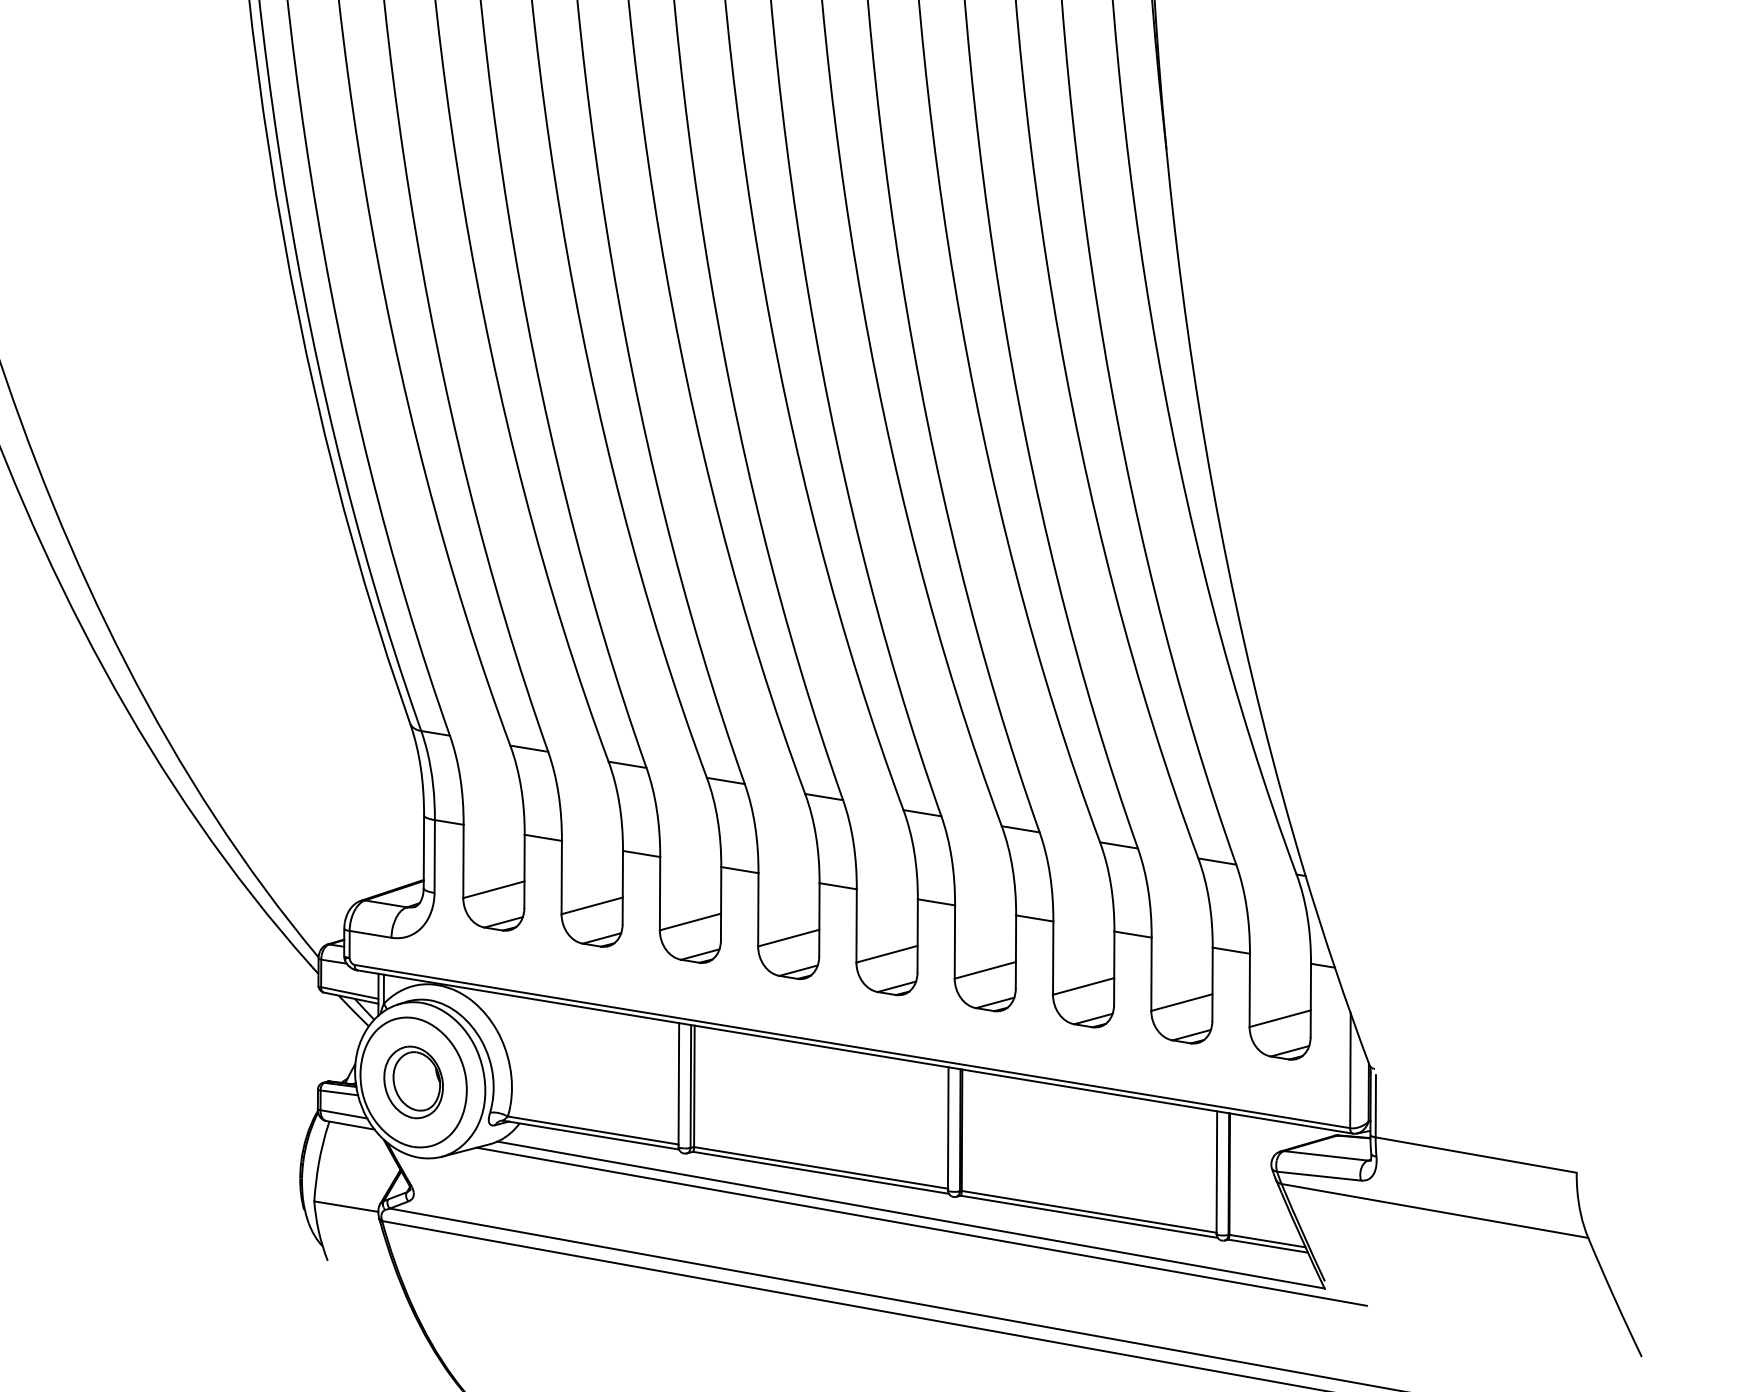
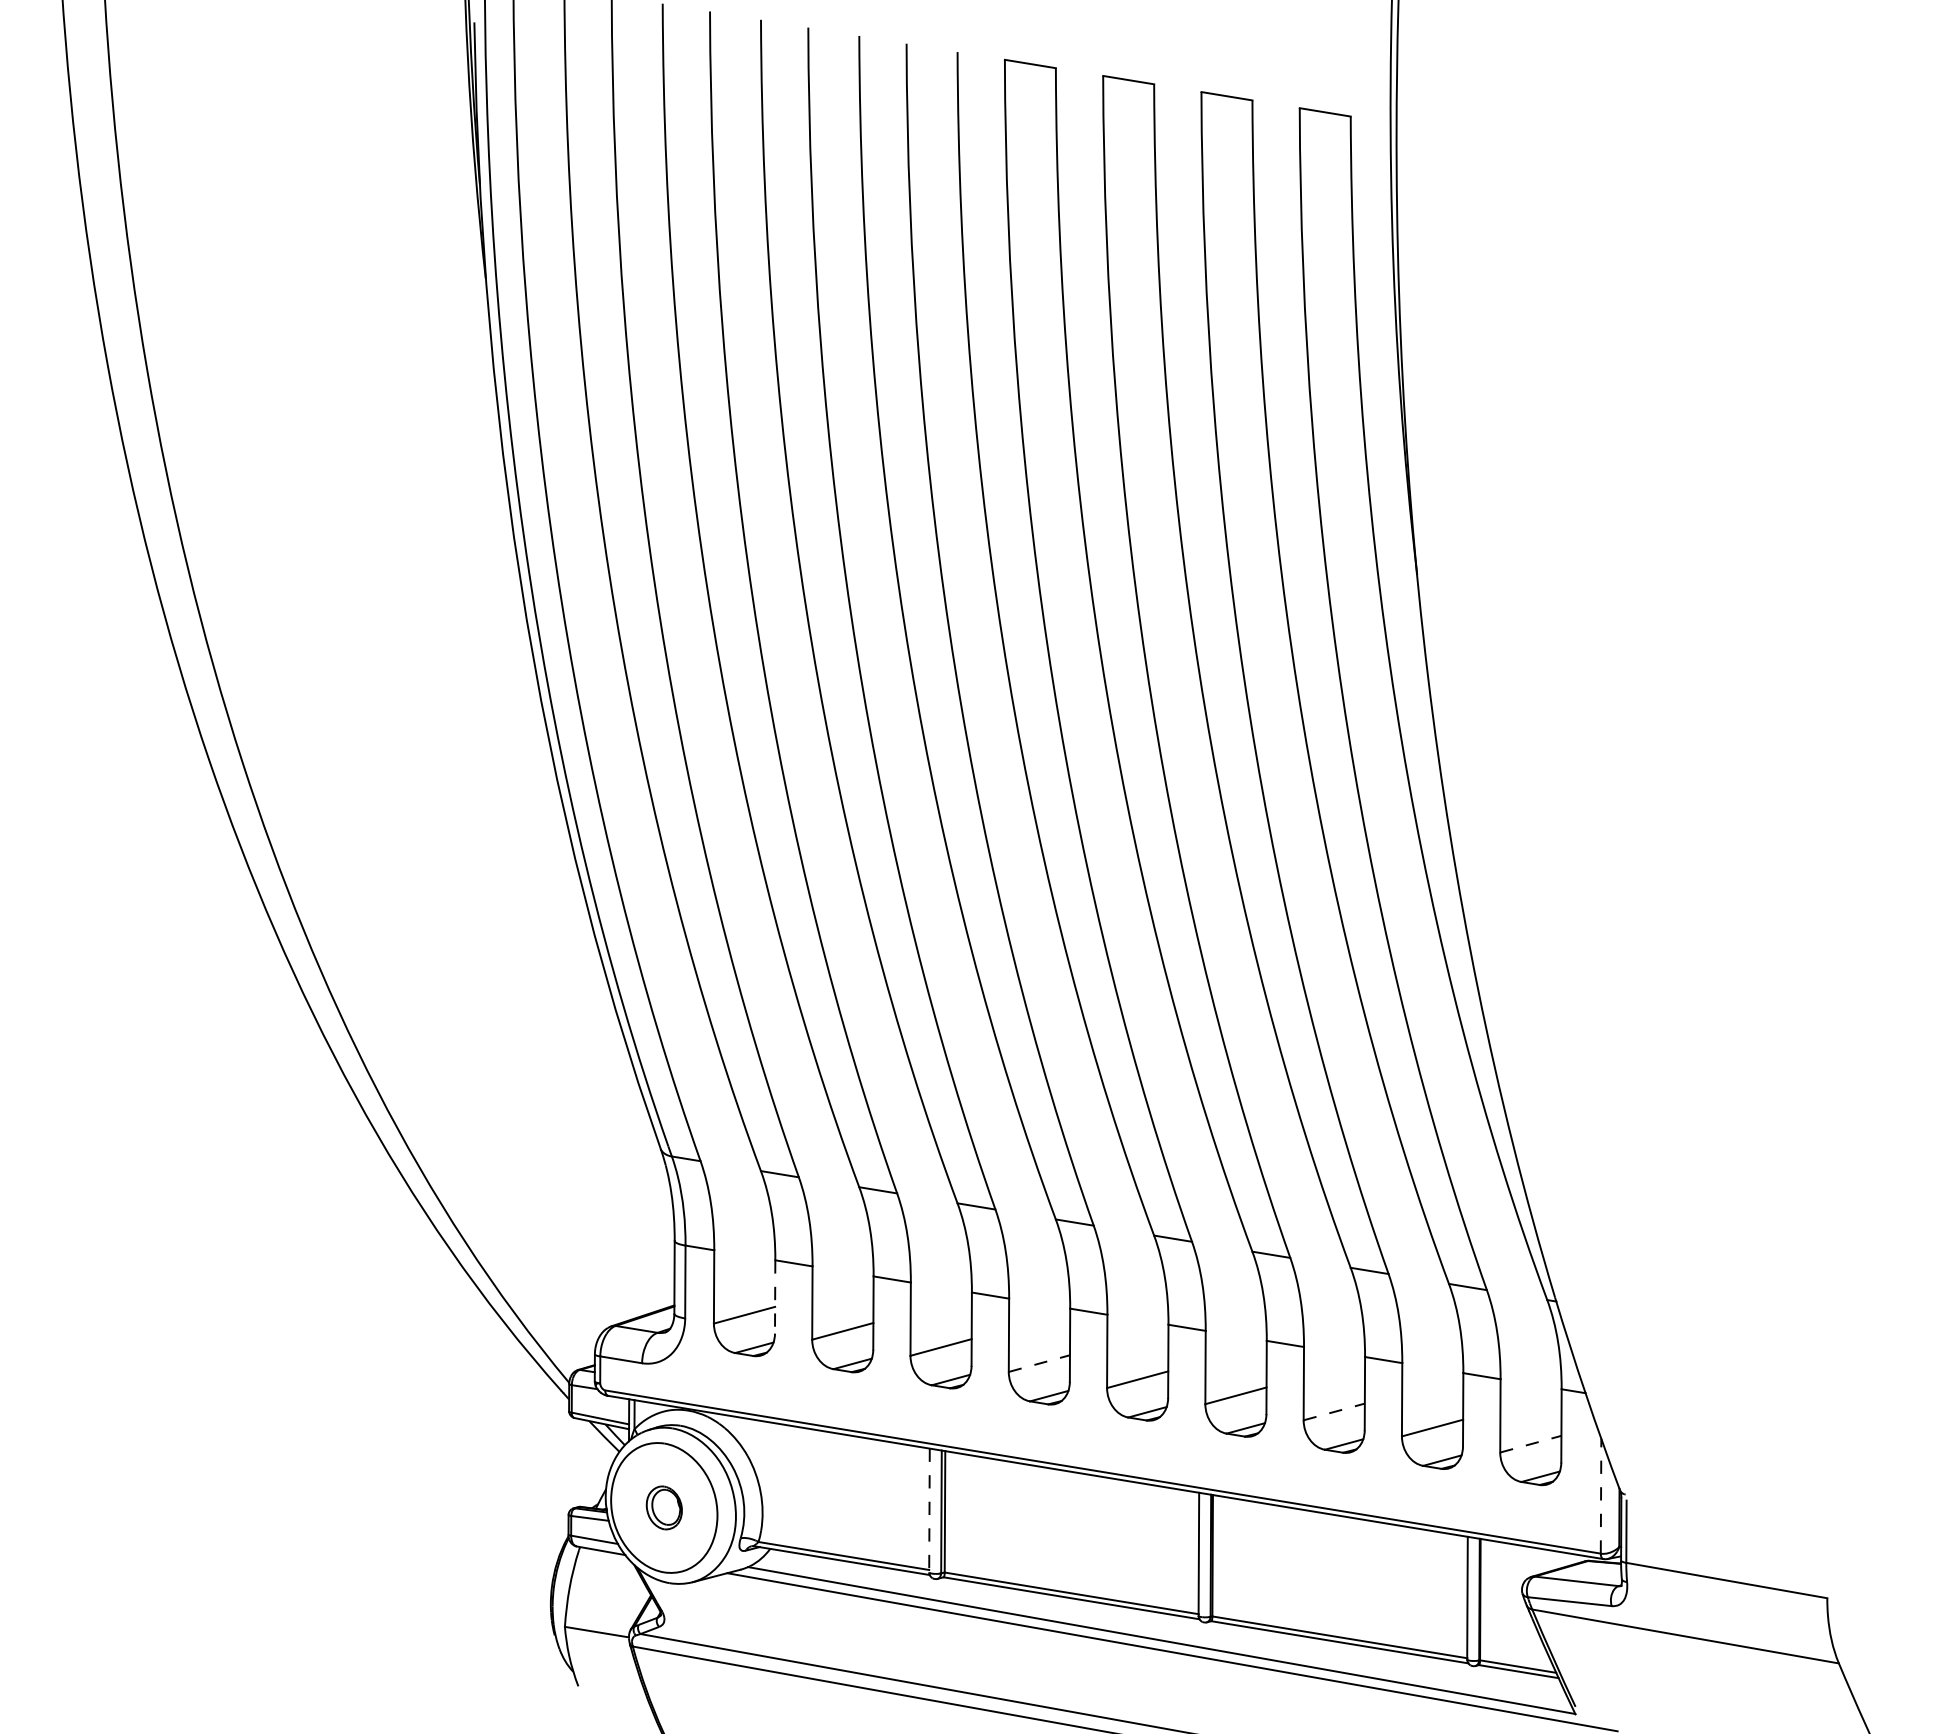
line: (524, 871) -> (775, 1296), solid -> dashed
line: (788, 938) -> (1039, 1363), solid -> dashed
line: (1083, 986) -> (1334, 1411), solid -> dashed
line: (1279, 1019) -> (1530, 1444), solid -> dashed
line: (1350, 1070) -> (1601, 1495), solid -> dashed
part: (413, 1082) -> (664, 1507), size x0.6
line: (678, 1085) -> (929, 1510), solid -> dashed

